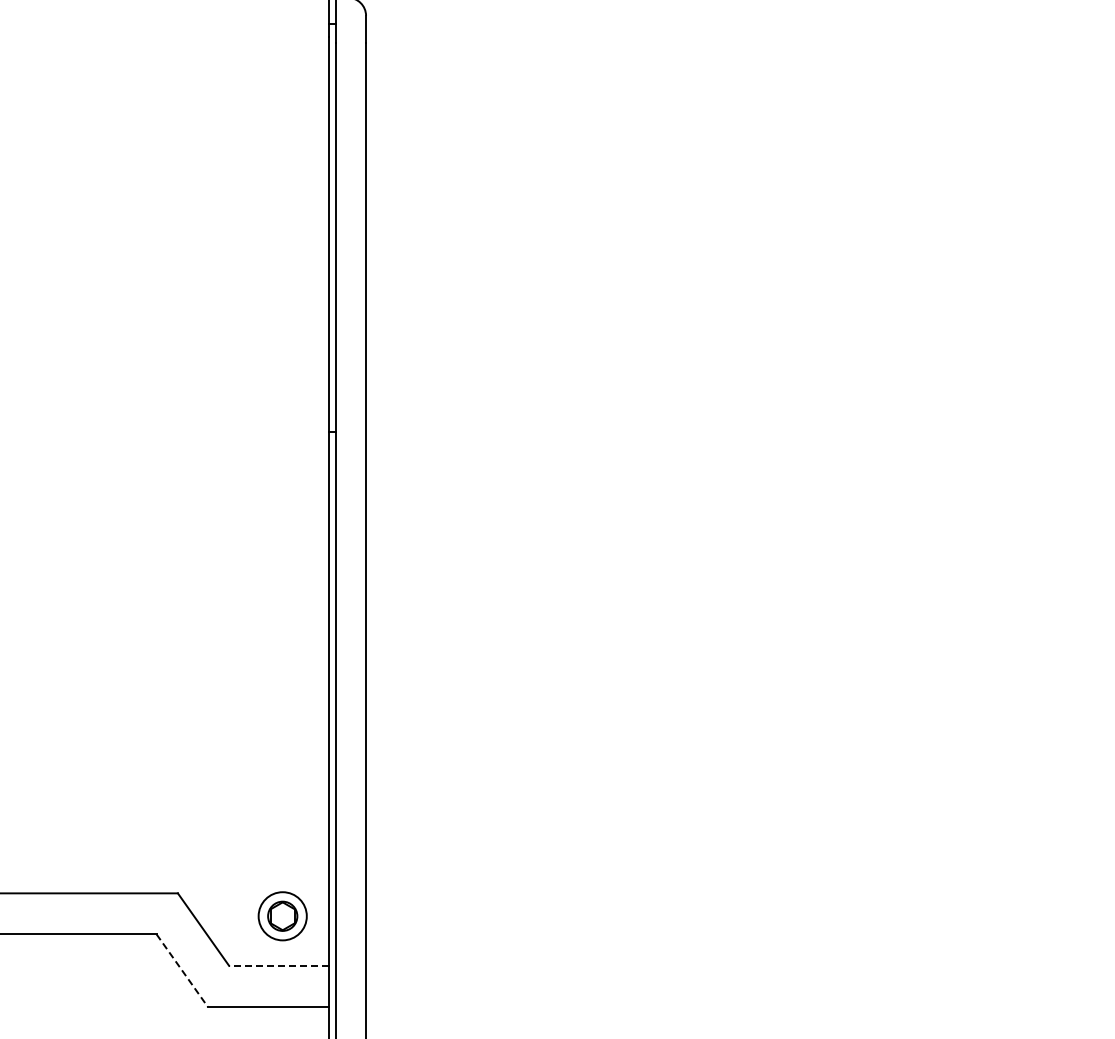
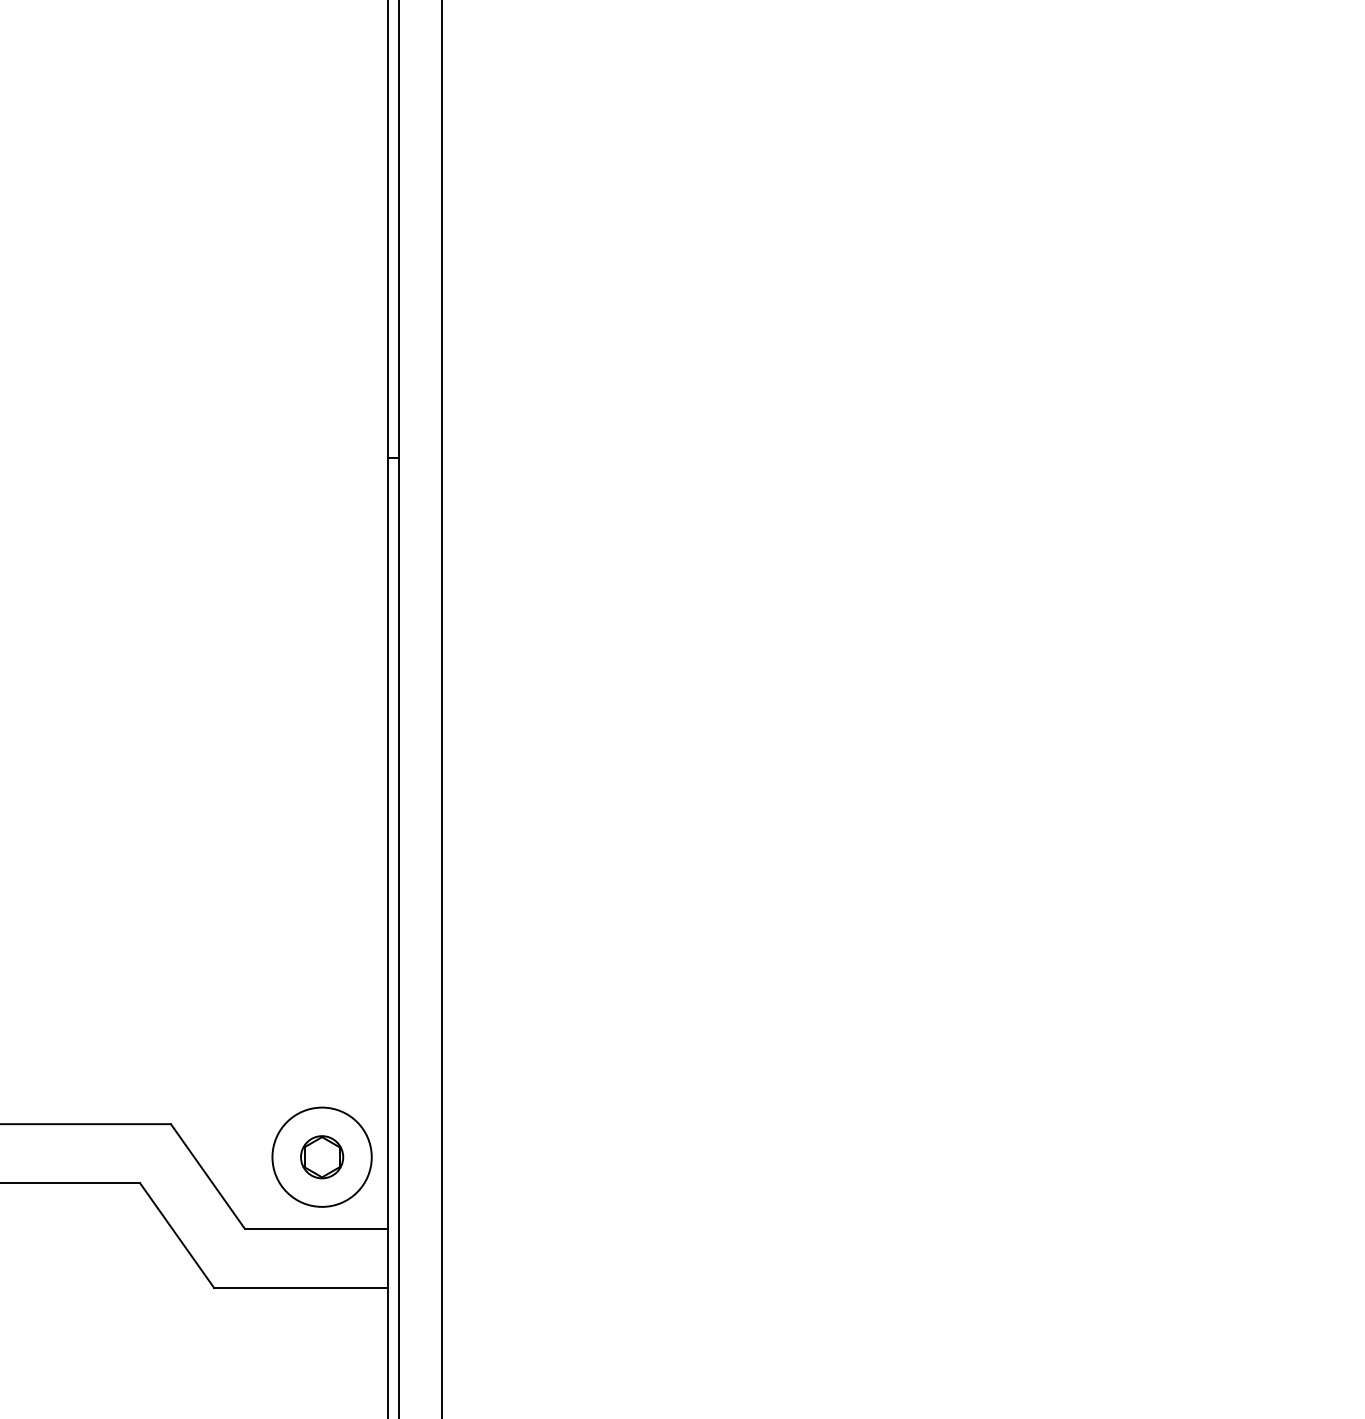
circle: (282, 915) -> (321, 1156), size x1.43
line: (278, 965) -> (316, 1228), dashed -> solid
line: (182, 971) -> (177, 1236), dashed -> solid

